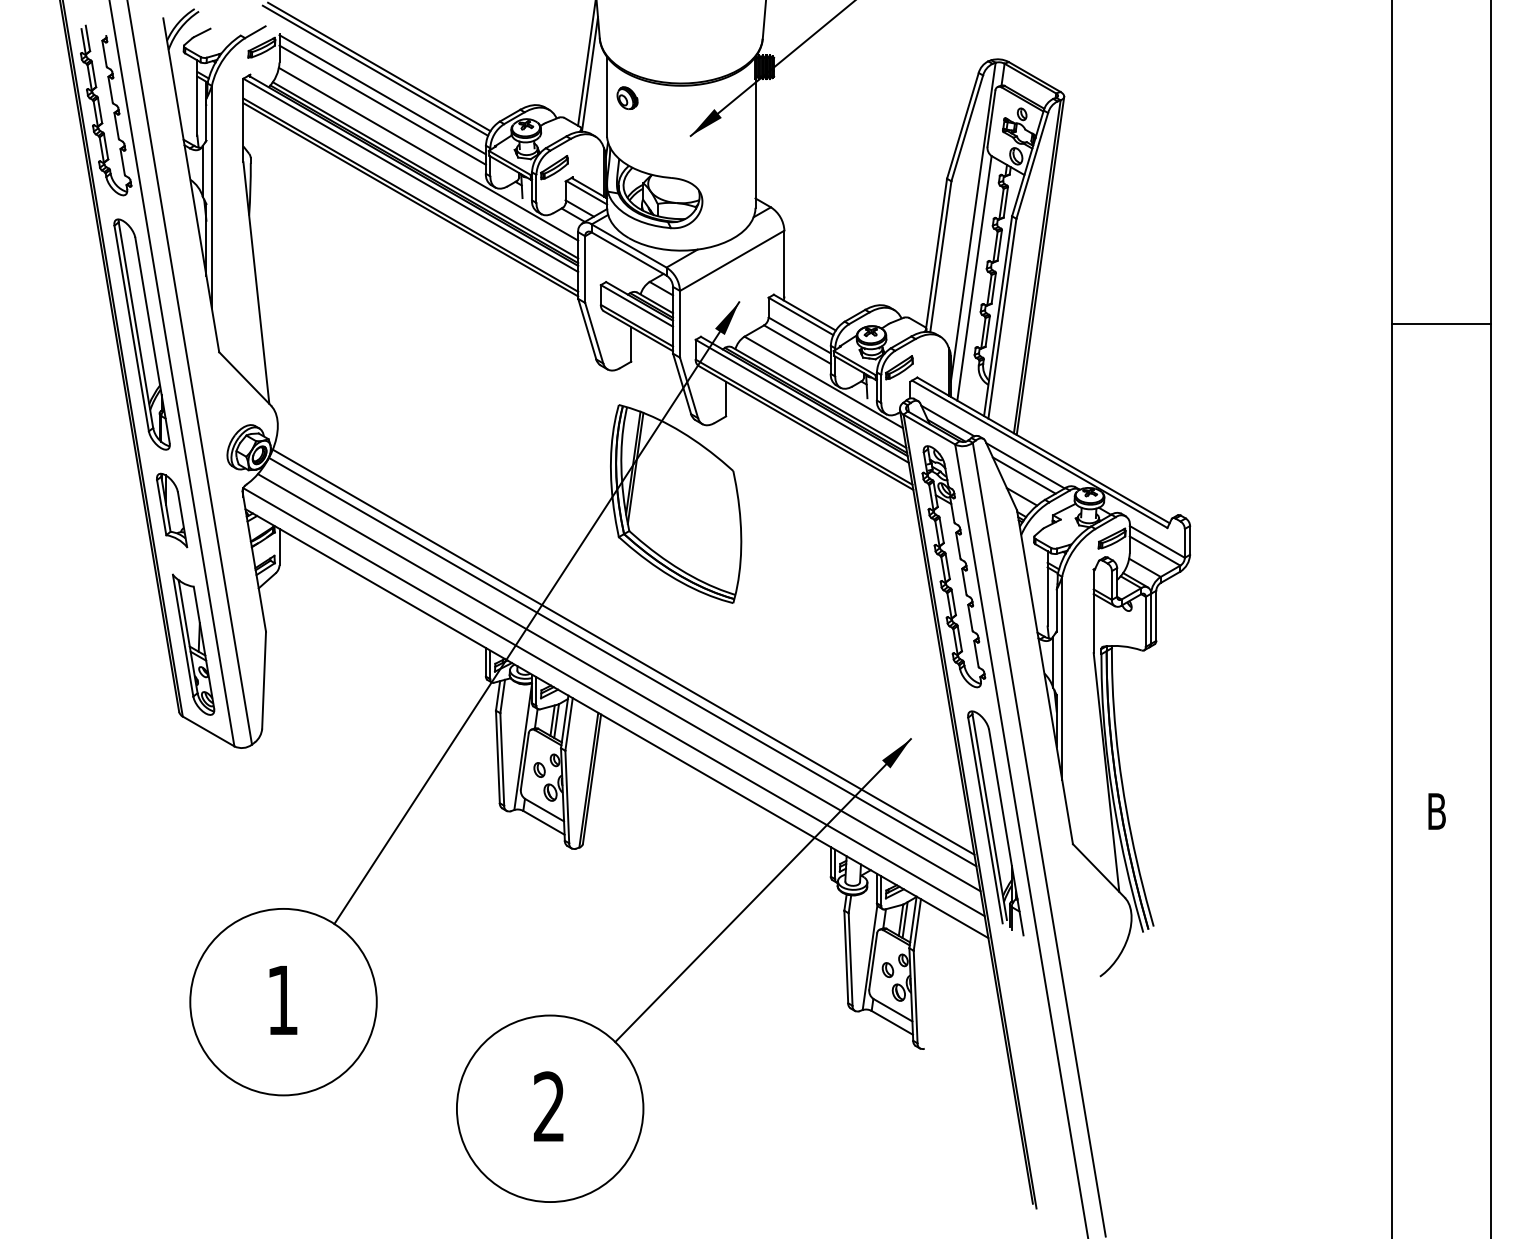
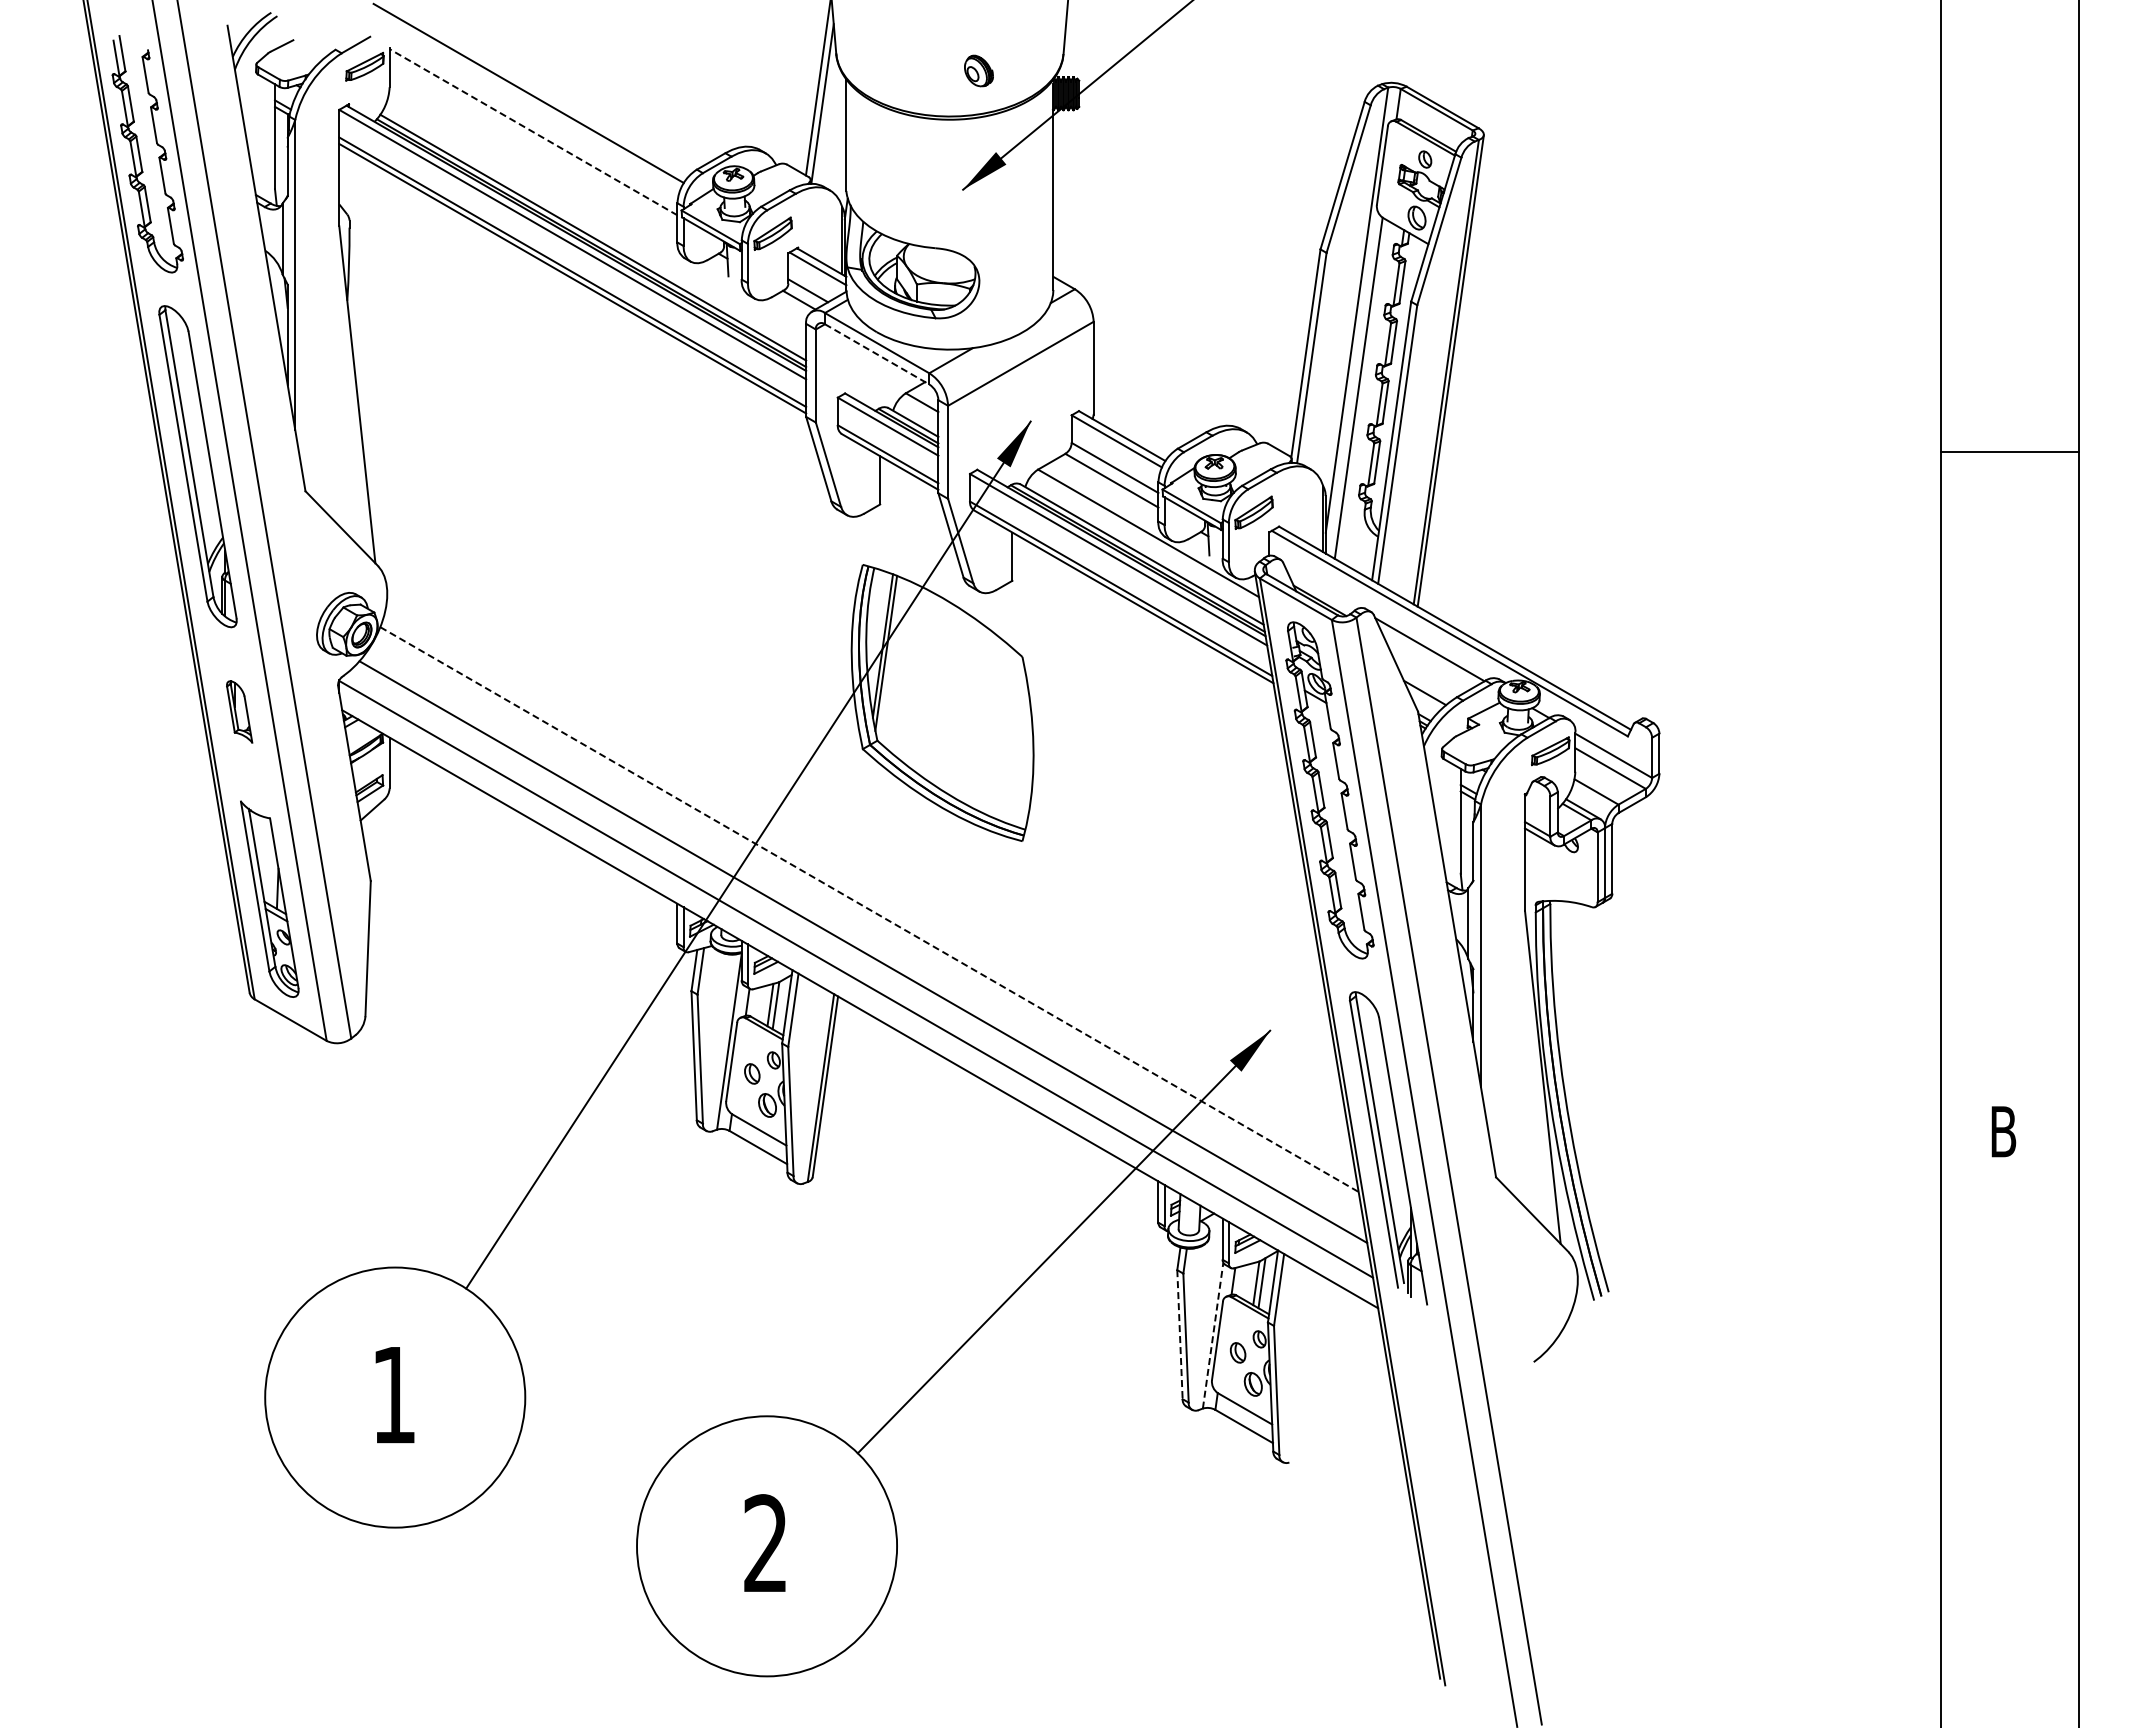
line: (375, 70) -> (523, 98), removed
line: (382, 94) -> (533, 132), solid -> dashed
part: (627, 97) -> (978, 70), moved
line: (382, 104) -> (533, 146), removed
line: (428, 153) -> (597, 214), removed
line: (629, 254) -> (877, 354), solid -> dashed
line: (947, 420) -> (1321, 586), removed
line: (1023, 475) -> (1427, 662), removed
part: (171, 510) -> (239, 711), size x0.6
line: (623, 652) -> (869, 909), solid -> dashed
line: (622, 662) -> (868, 923), removed
line: (845, 956) -> (1179, 1334), solid -> dashed
line: (870, 957) -> (1213, 1335), solid -> dashed

